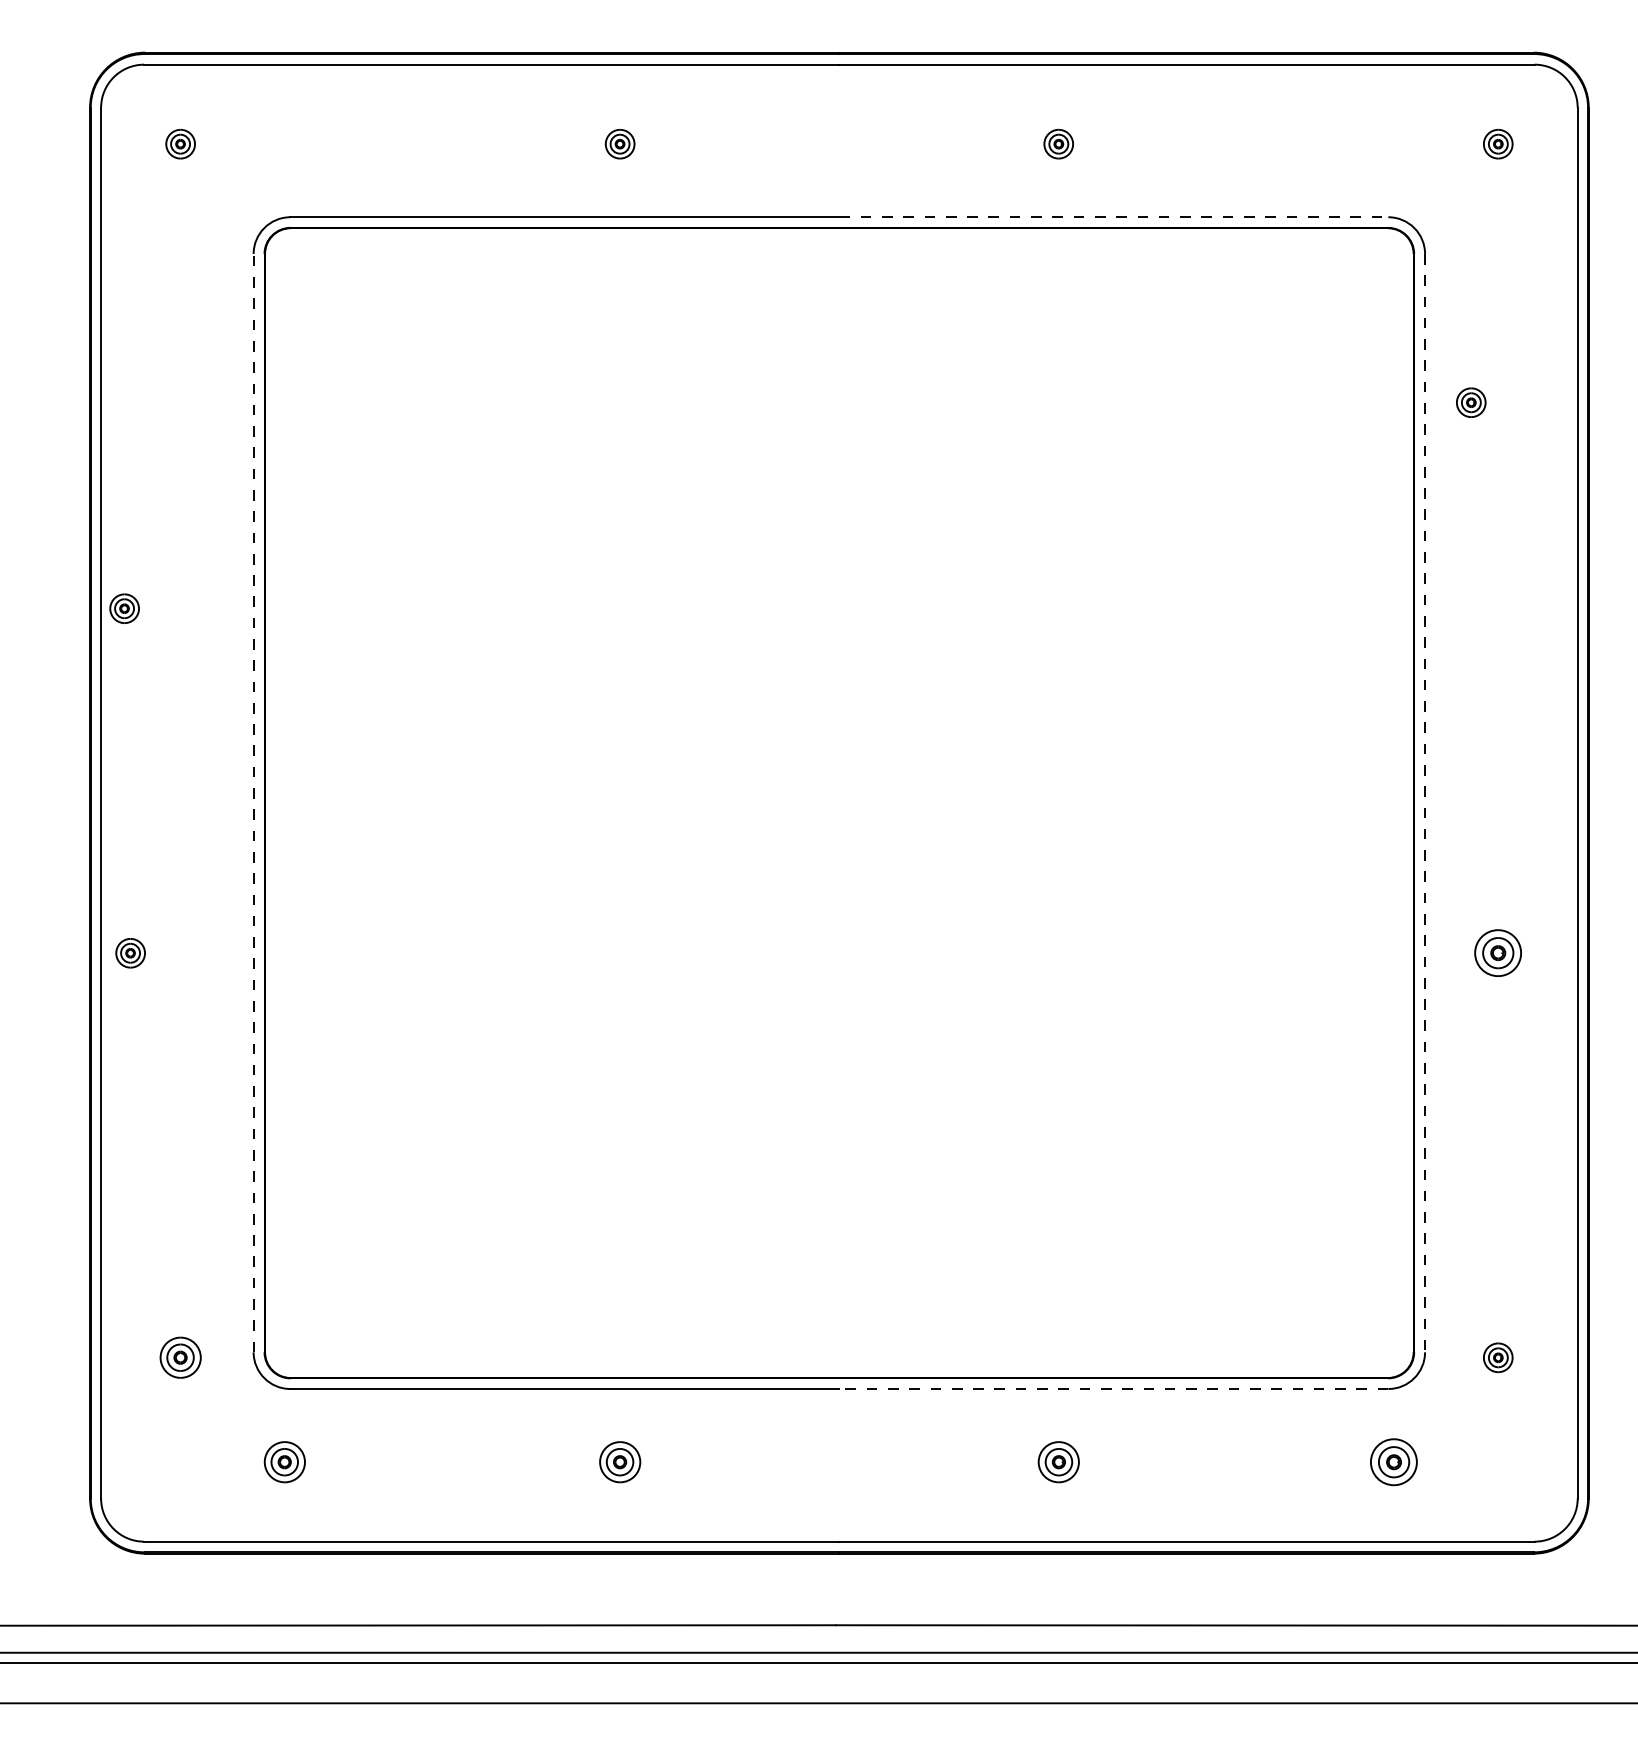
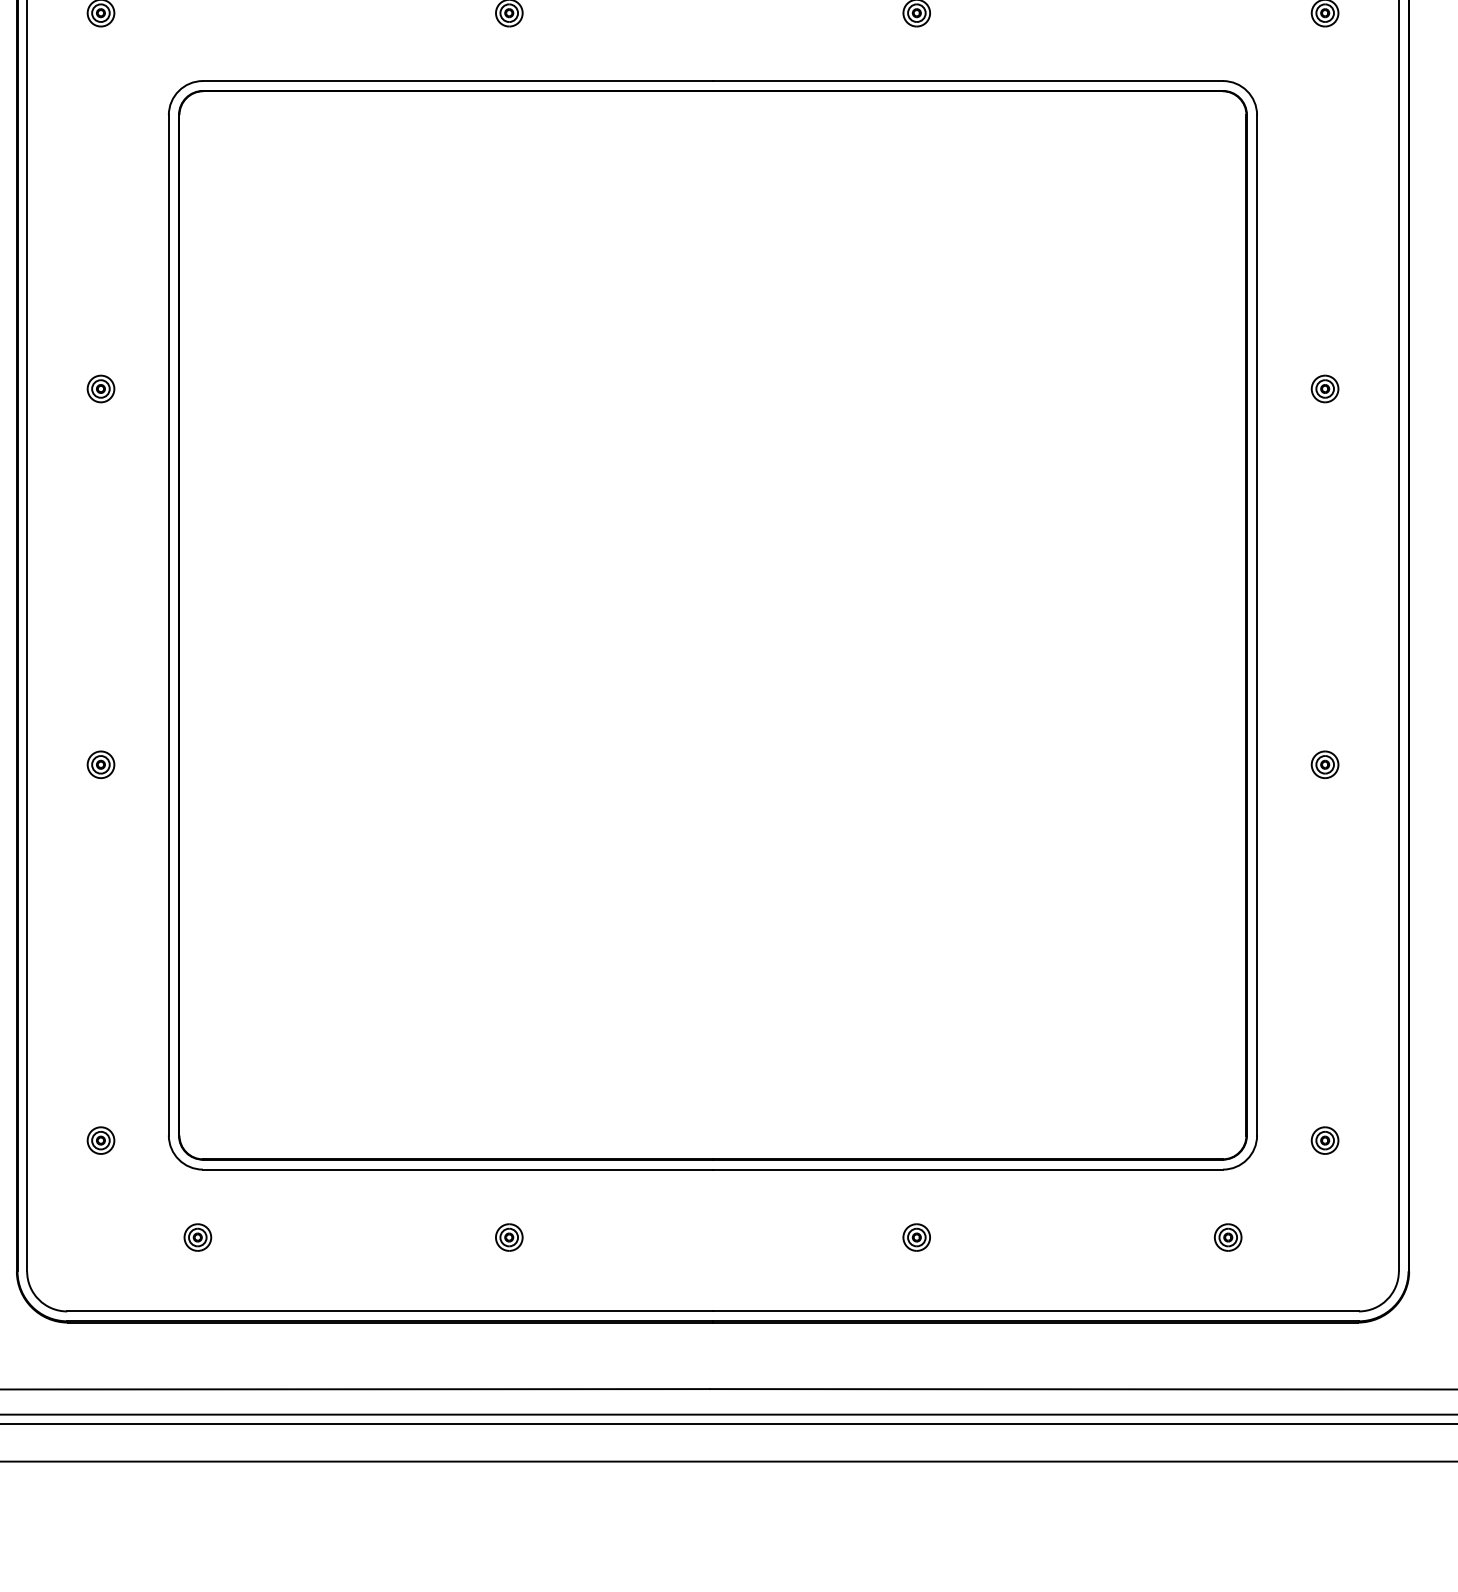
line: (1114, 217) -> (968, 81), dashed -> solid
part: (1471, 402) -> (1325, 388), moved
part: (124, 608) -> (100, 388), moved
line: (253, 802) -> (168, 624), dashed -> solid
line: (1425, 803) -> (1257, 625), dashed -> solid
part: (130, 953) -> (100, 765), moved
part: (1498, 953) -> (1325, 765), size x0.62
part: (180, 1357) -> (100, 1140), size x0.71
line: (1113, 1389) -> (967, 1170), dashed -> solid
part: (284, 1461) -> (197, 1236), size x0.71
part: (619, 1461) -> (508, 1236), size x0.71
part: (1058, 1461) -> (916, 1236), size x0.71
part: (1393, 1461) -> (1227, 1236), size x0.62

